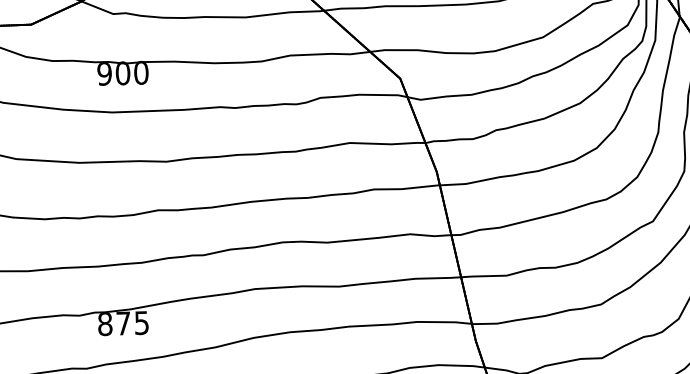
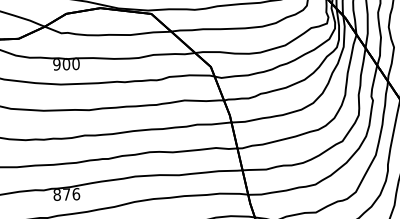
text: (142, 323) -> (76, 194), 875 -> 876

